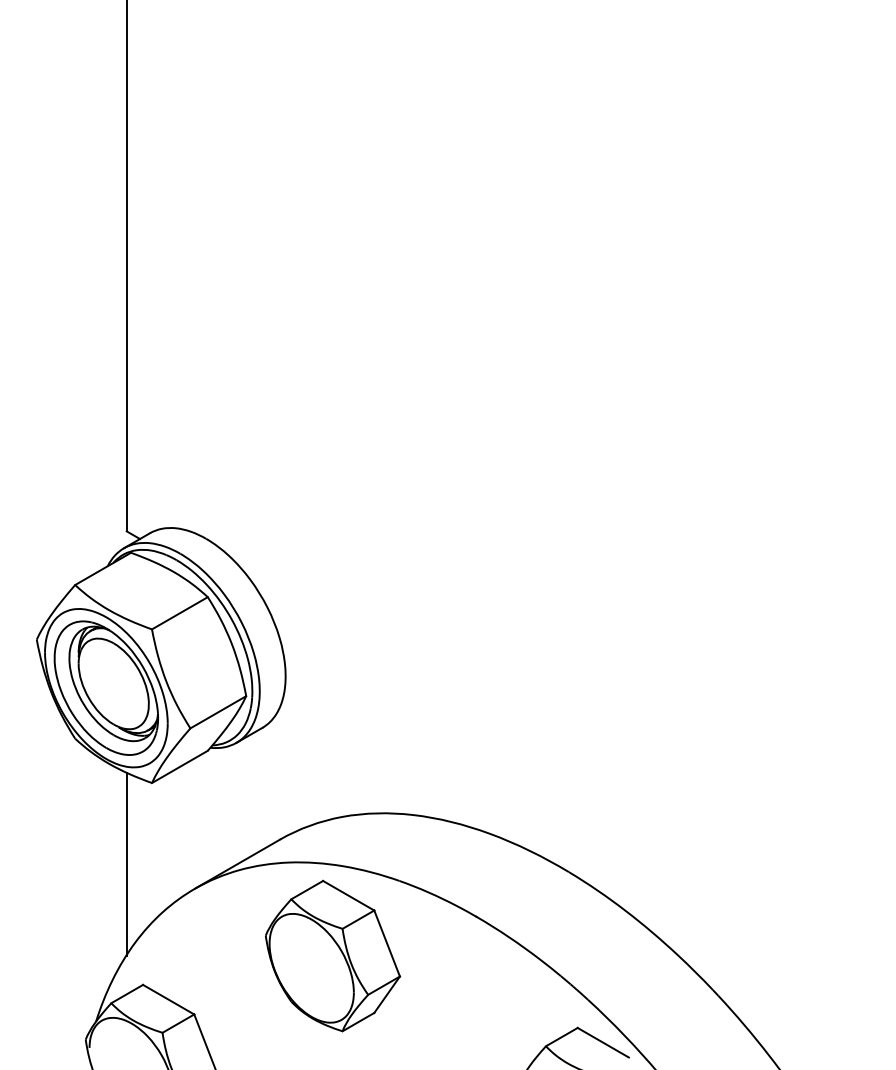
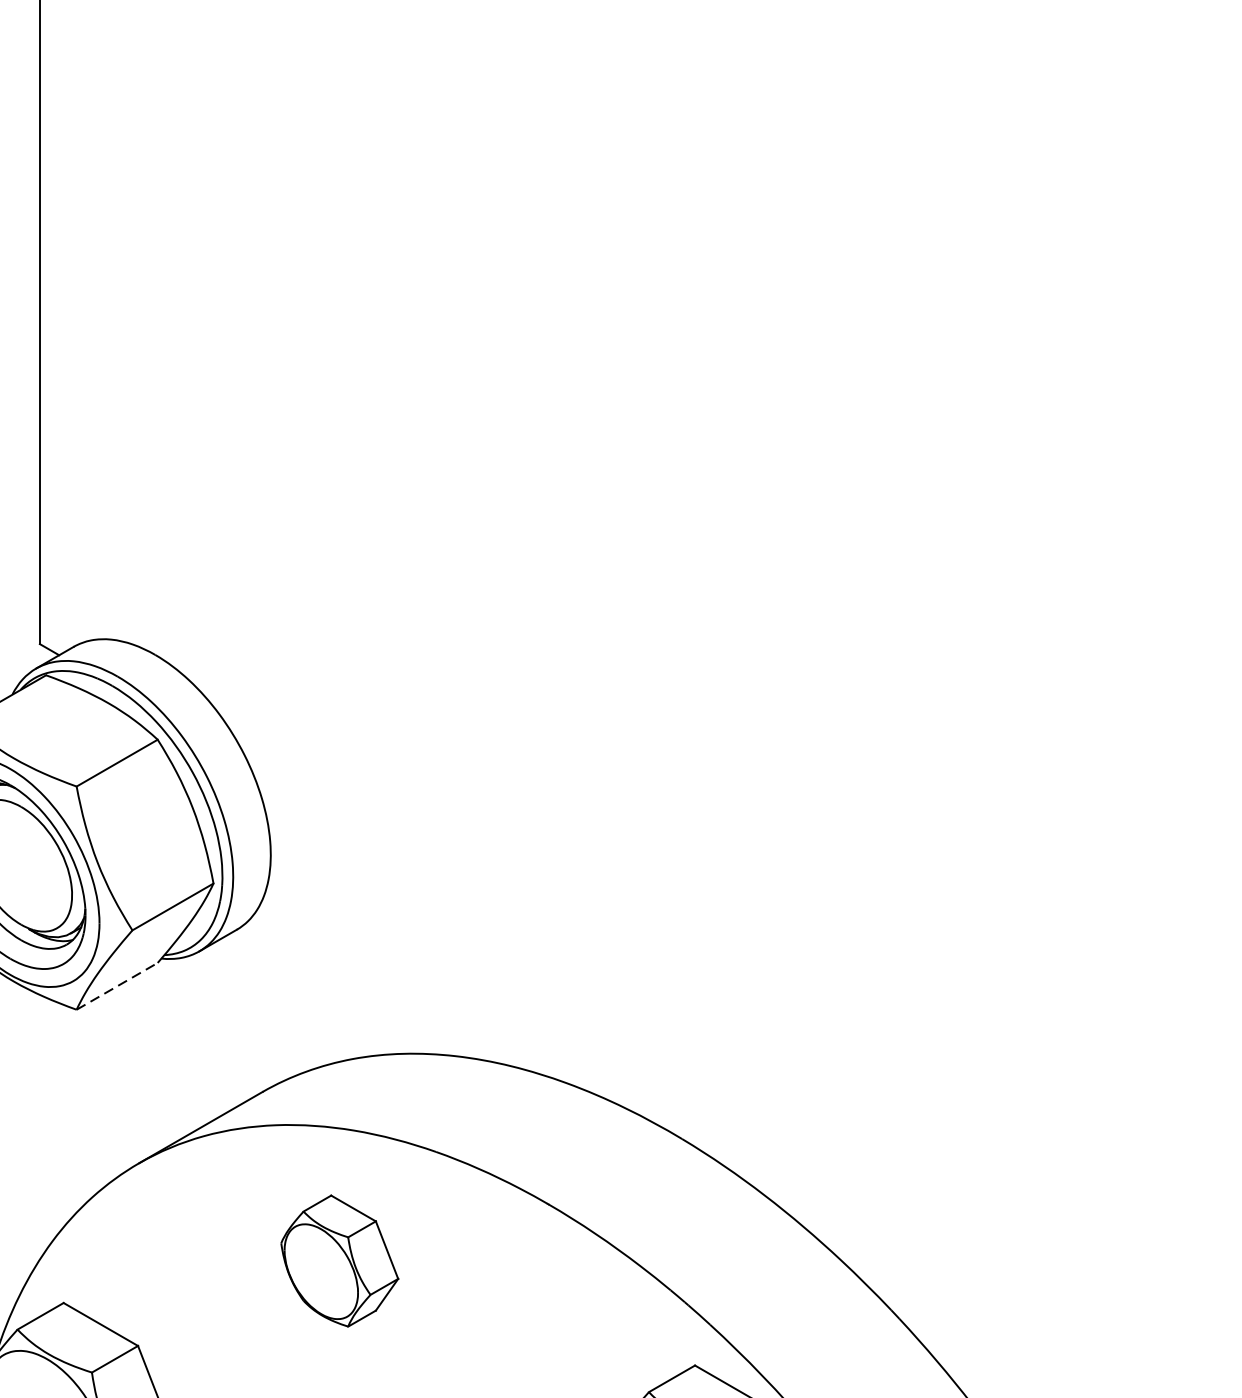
line: (180, 766) -> (118, 985), solid -> dashed
line: (126, 863) -> (39, 1126), removed
part: (333, 955) -> (340, 1260), size x0.6

